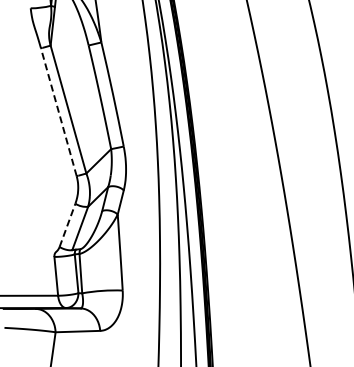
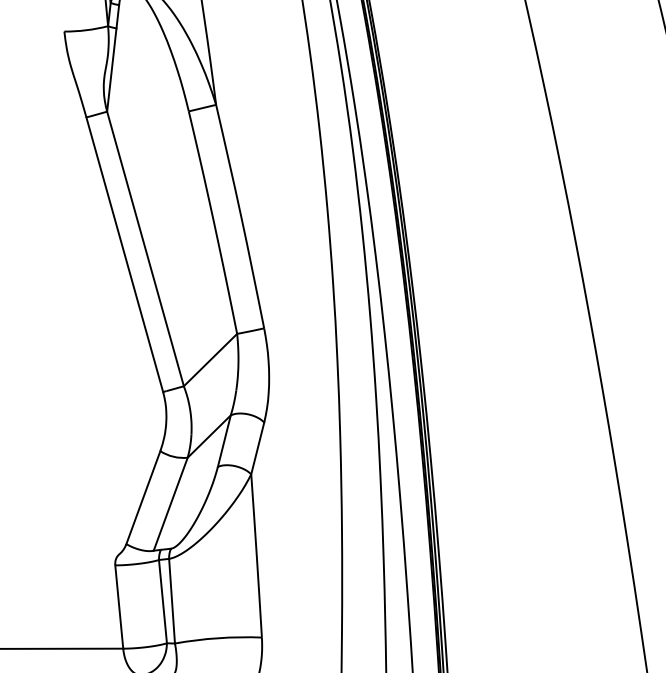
line: (58, 111) -> (124, 253), dashed -> solid
line: (67, 224) -> (143, 495), dashed -> solid

